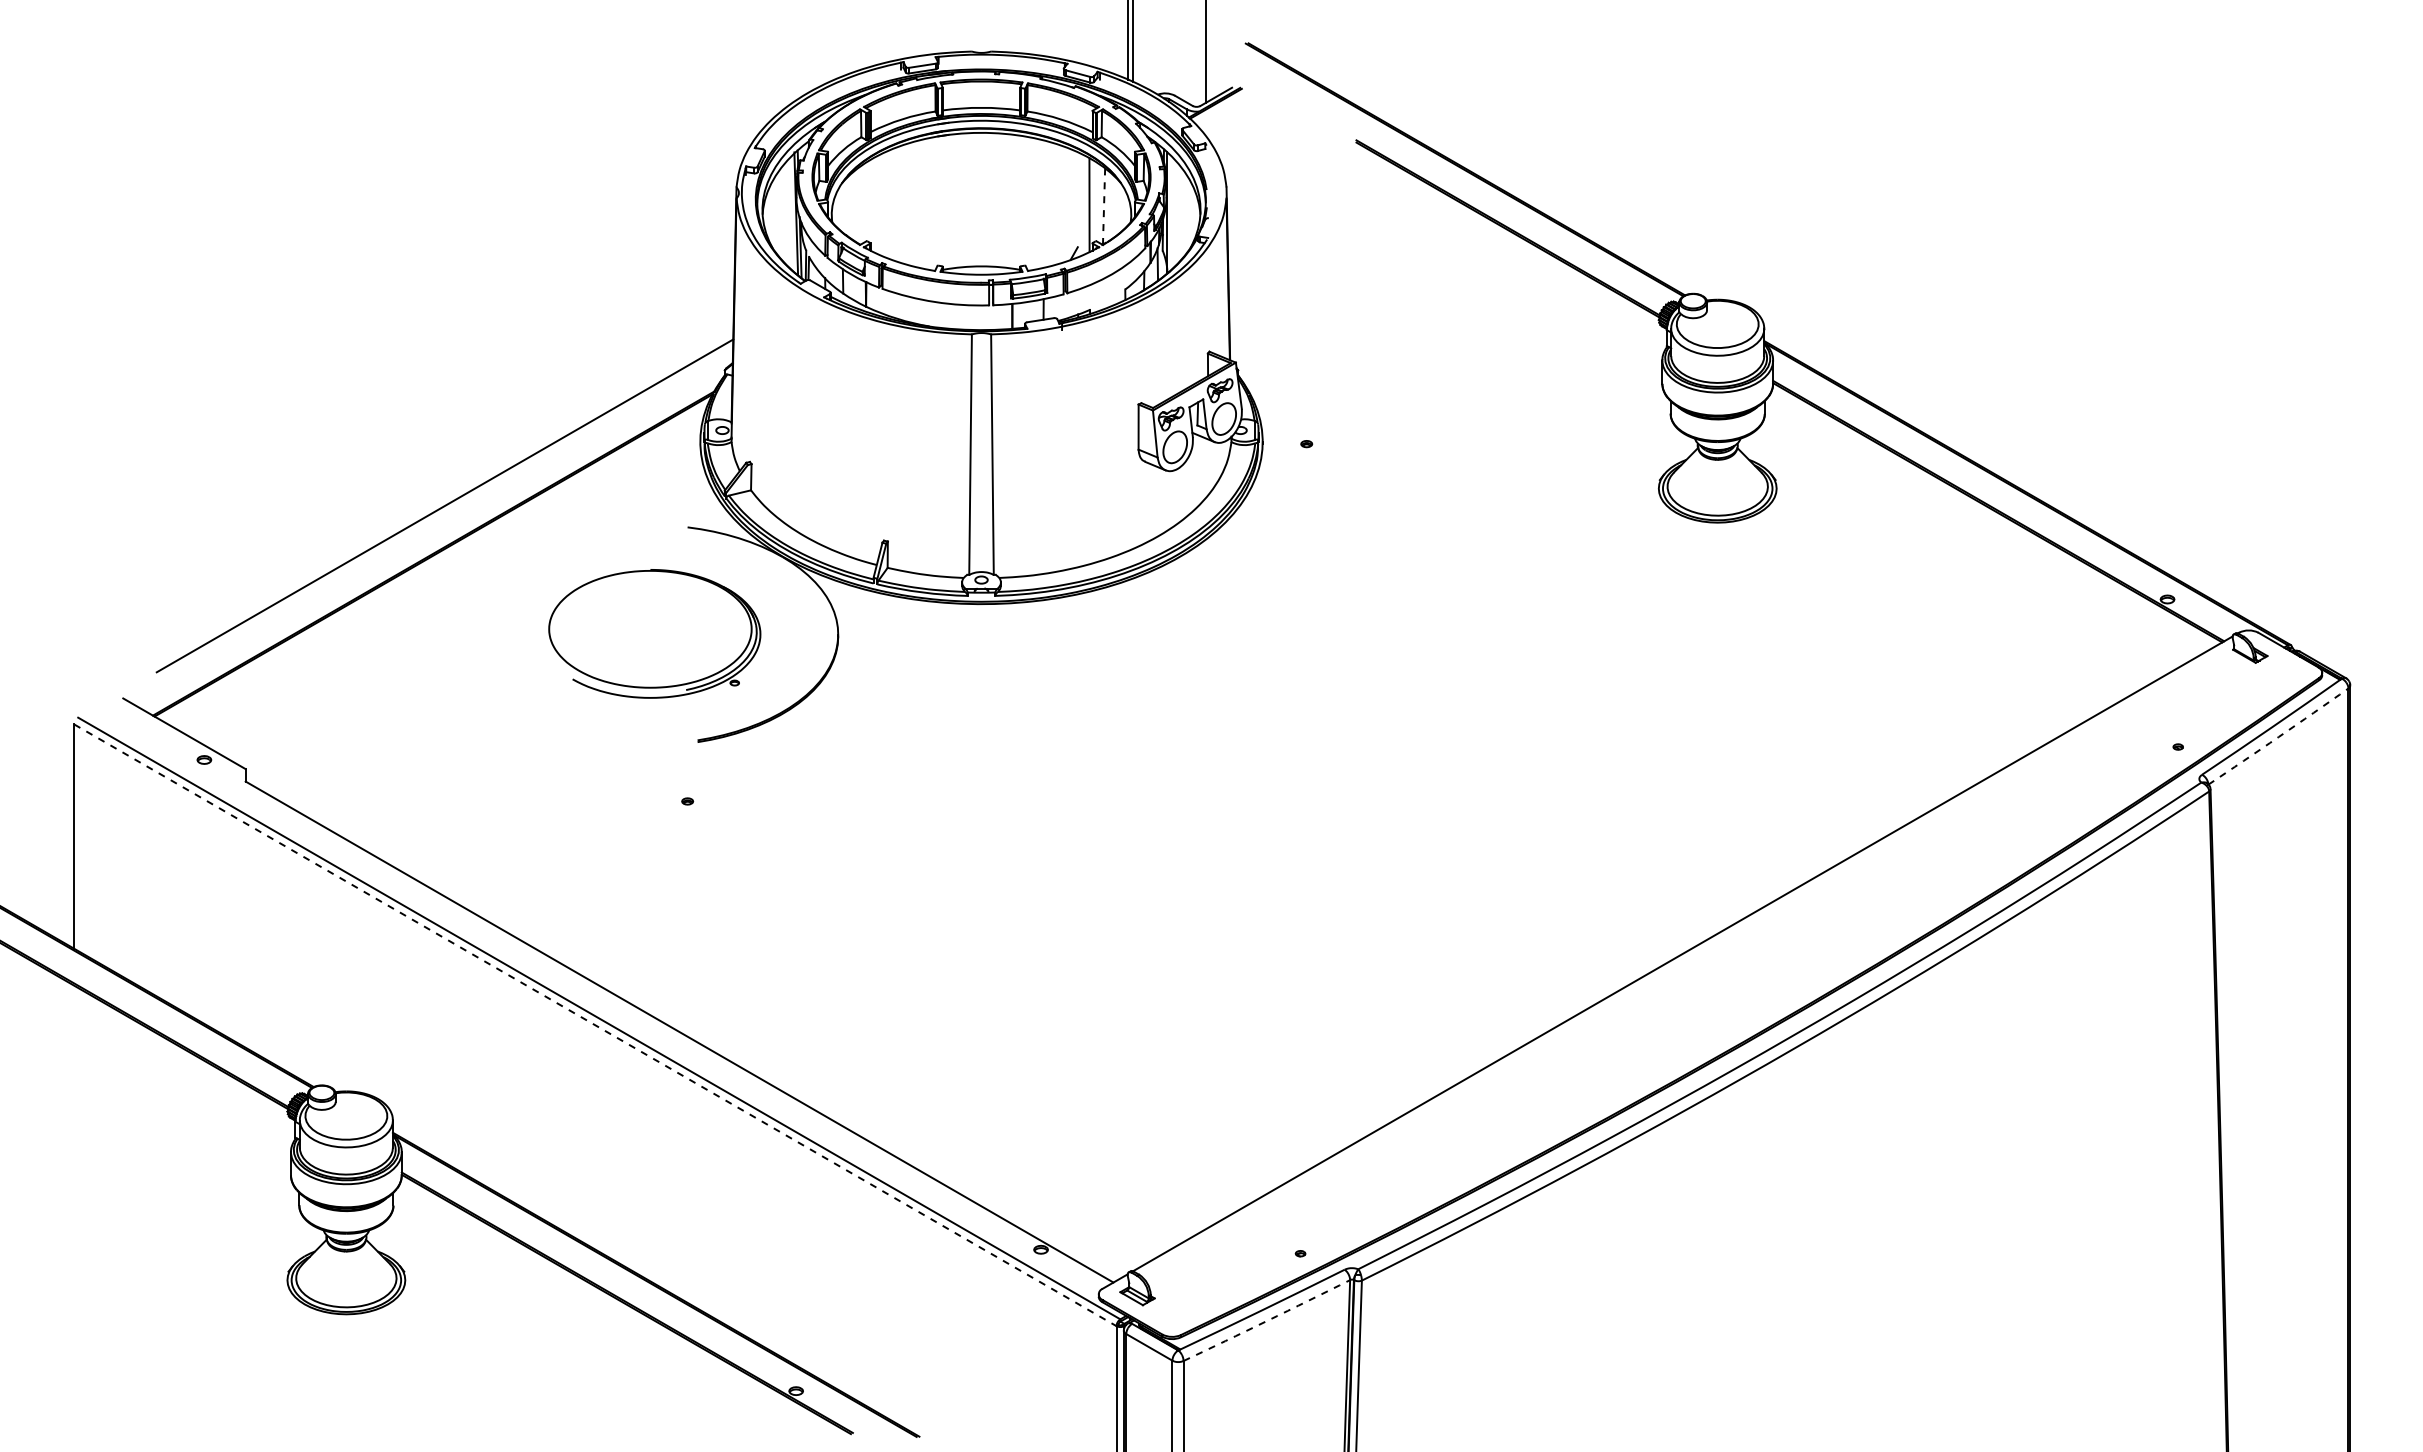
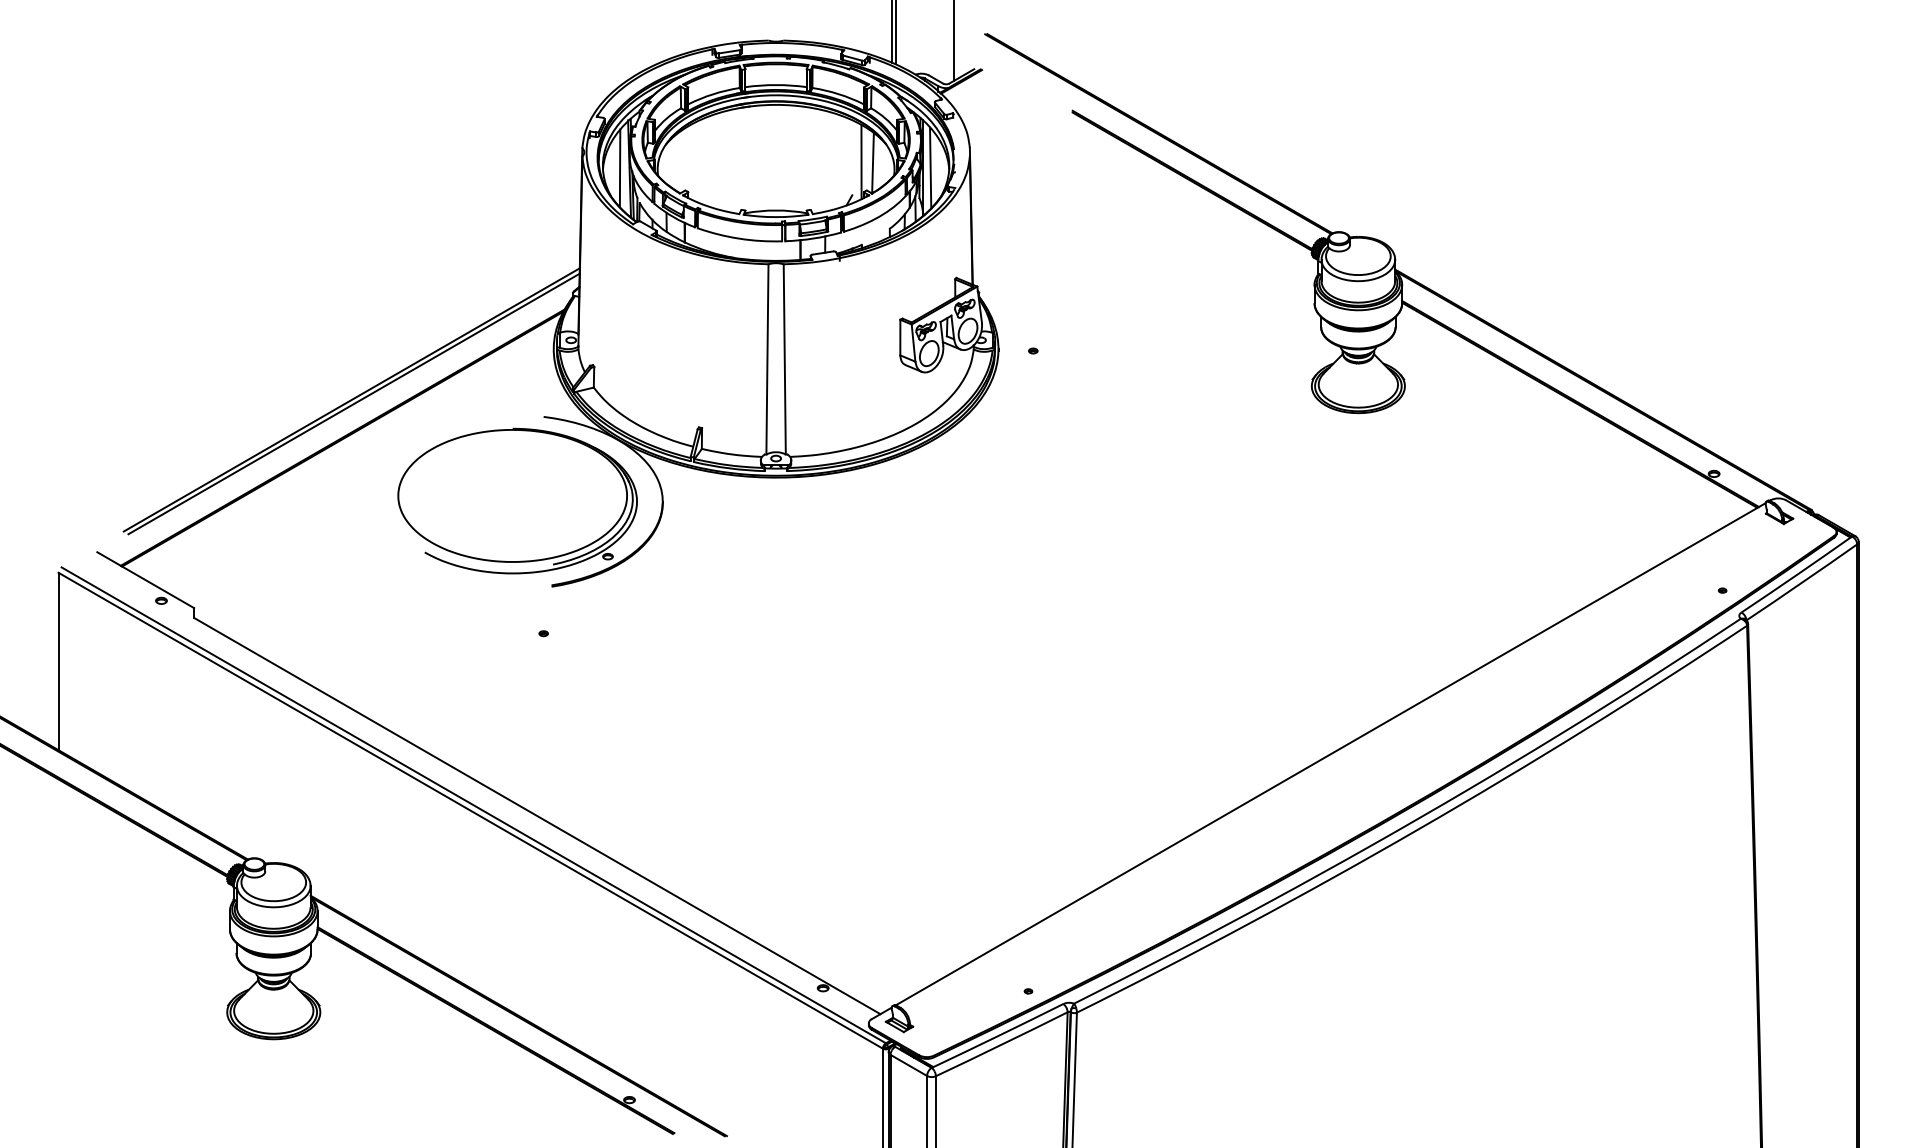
line: (1104, 206) -> (873, 163), dashed -> solid
line: (784, 212) -> (620, 167), added
line: (1176, 212) -> (930, 167), added
line: (447, 510) -> (353, 403), added
part: (654, 633) -> (517, 500), size x1.43
arc: (2278, 737) -> (1801, 583), dashed -> solid
line: (595, 1025) -> (470, 810), dashed -> solid
arc: (1267, 1321) -> (1002, 1044), dashed -> solid

